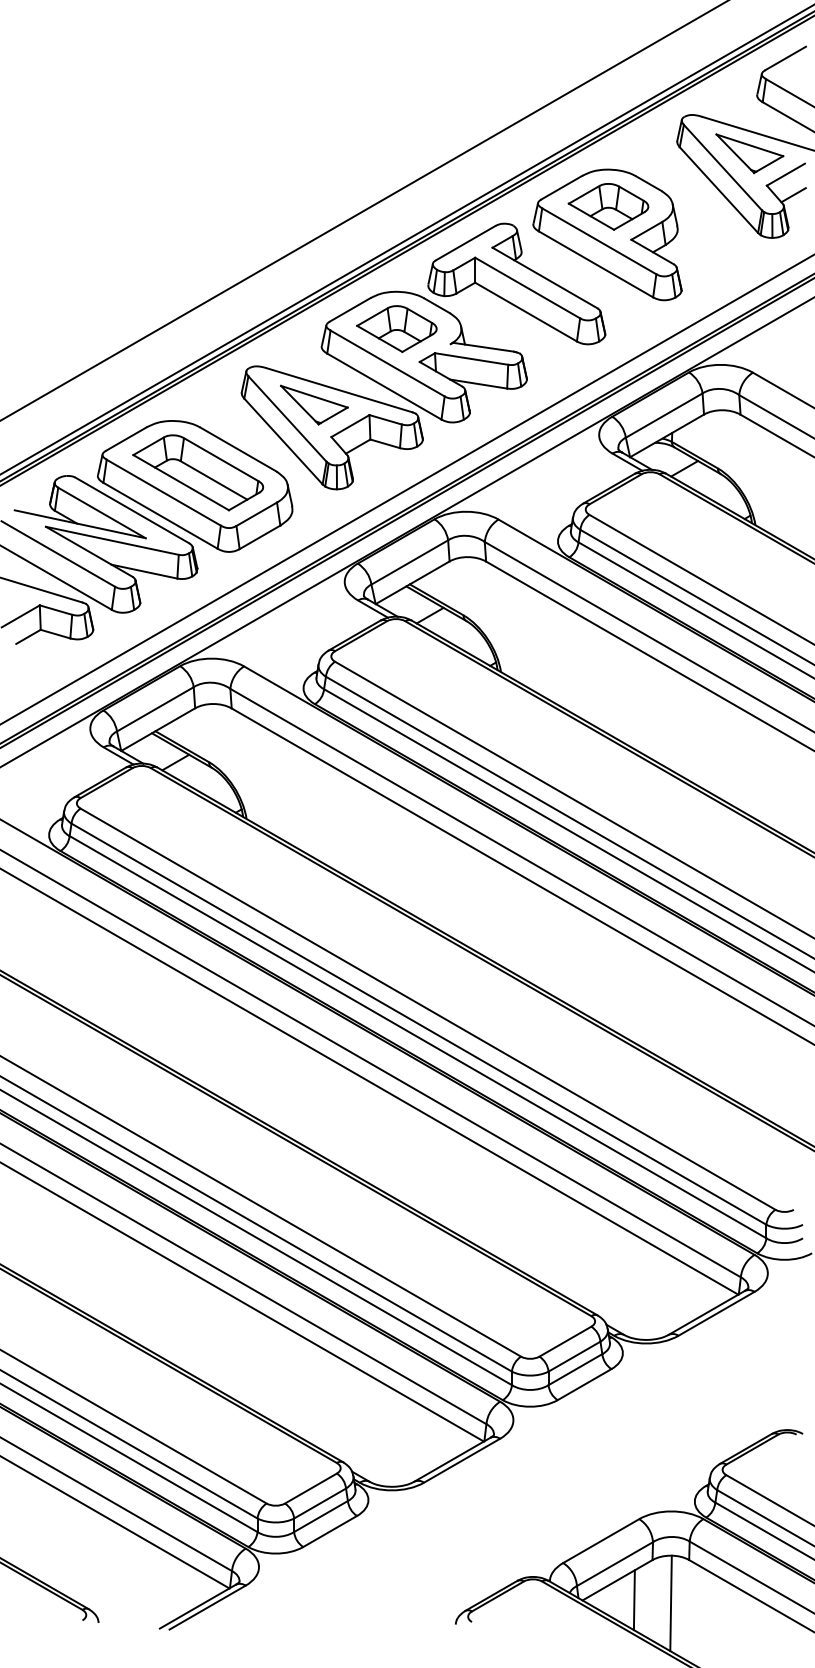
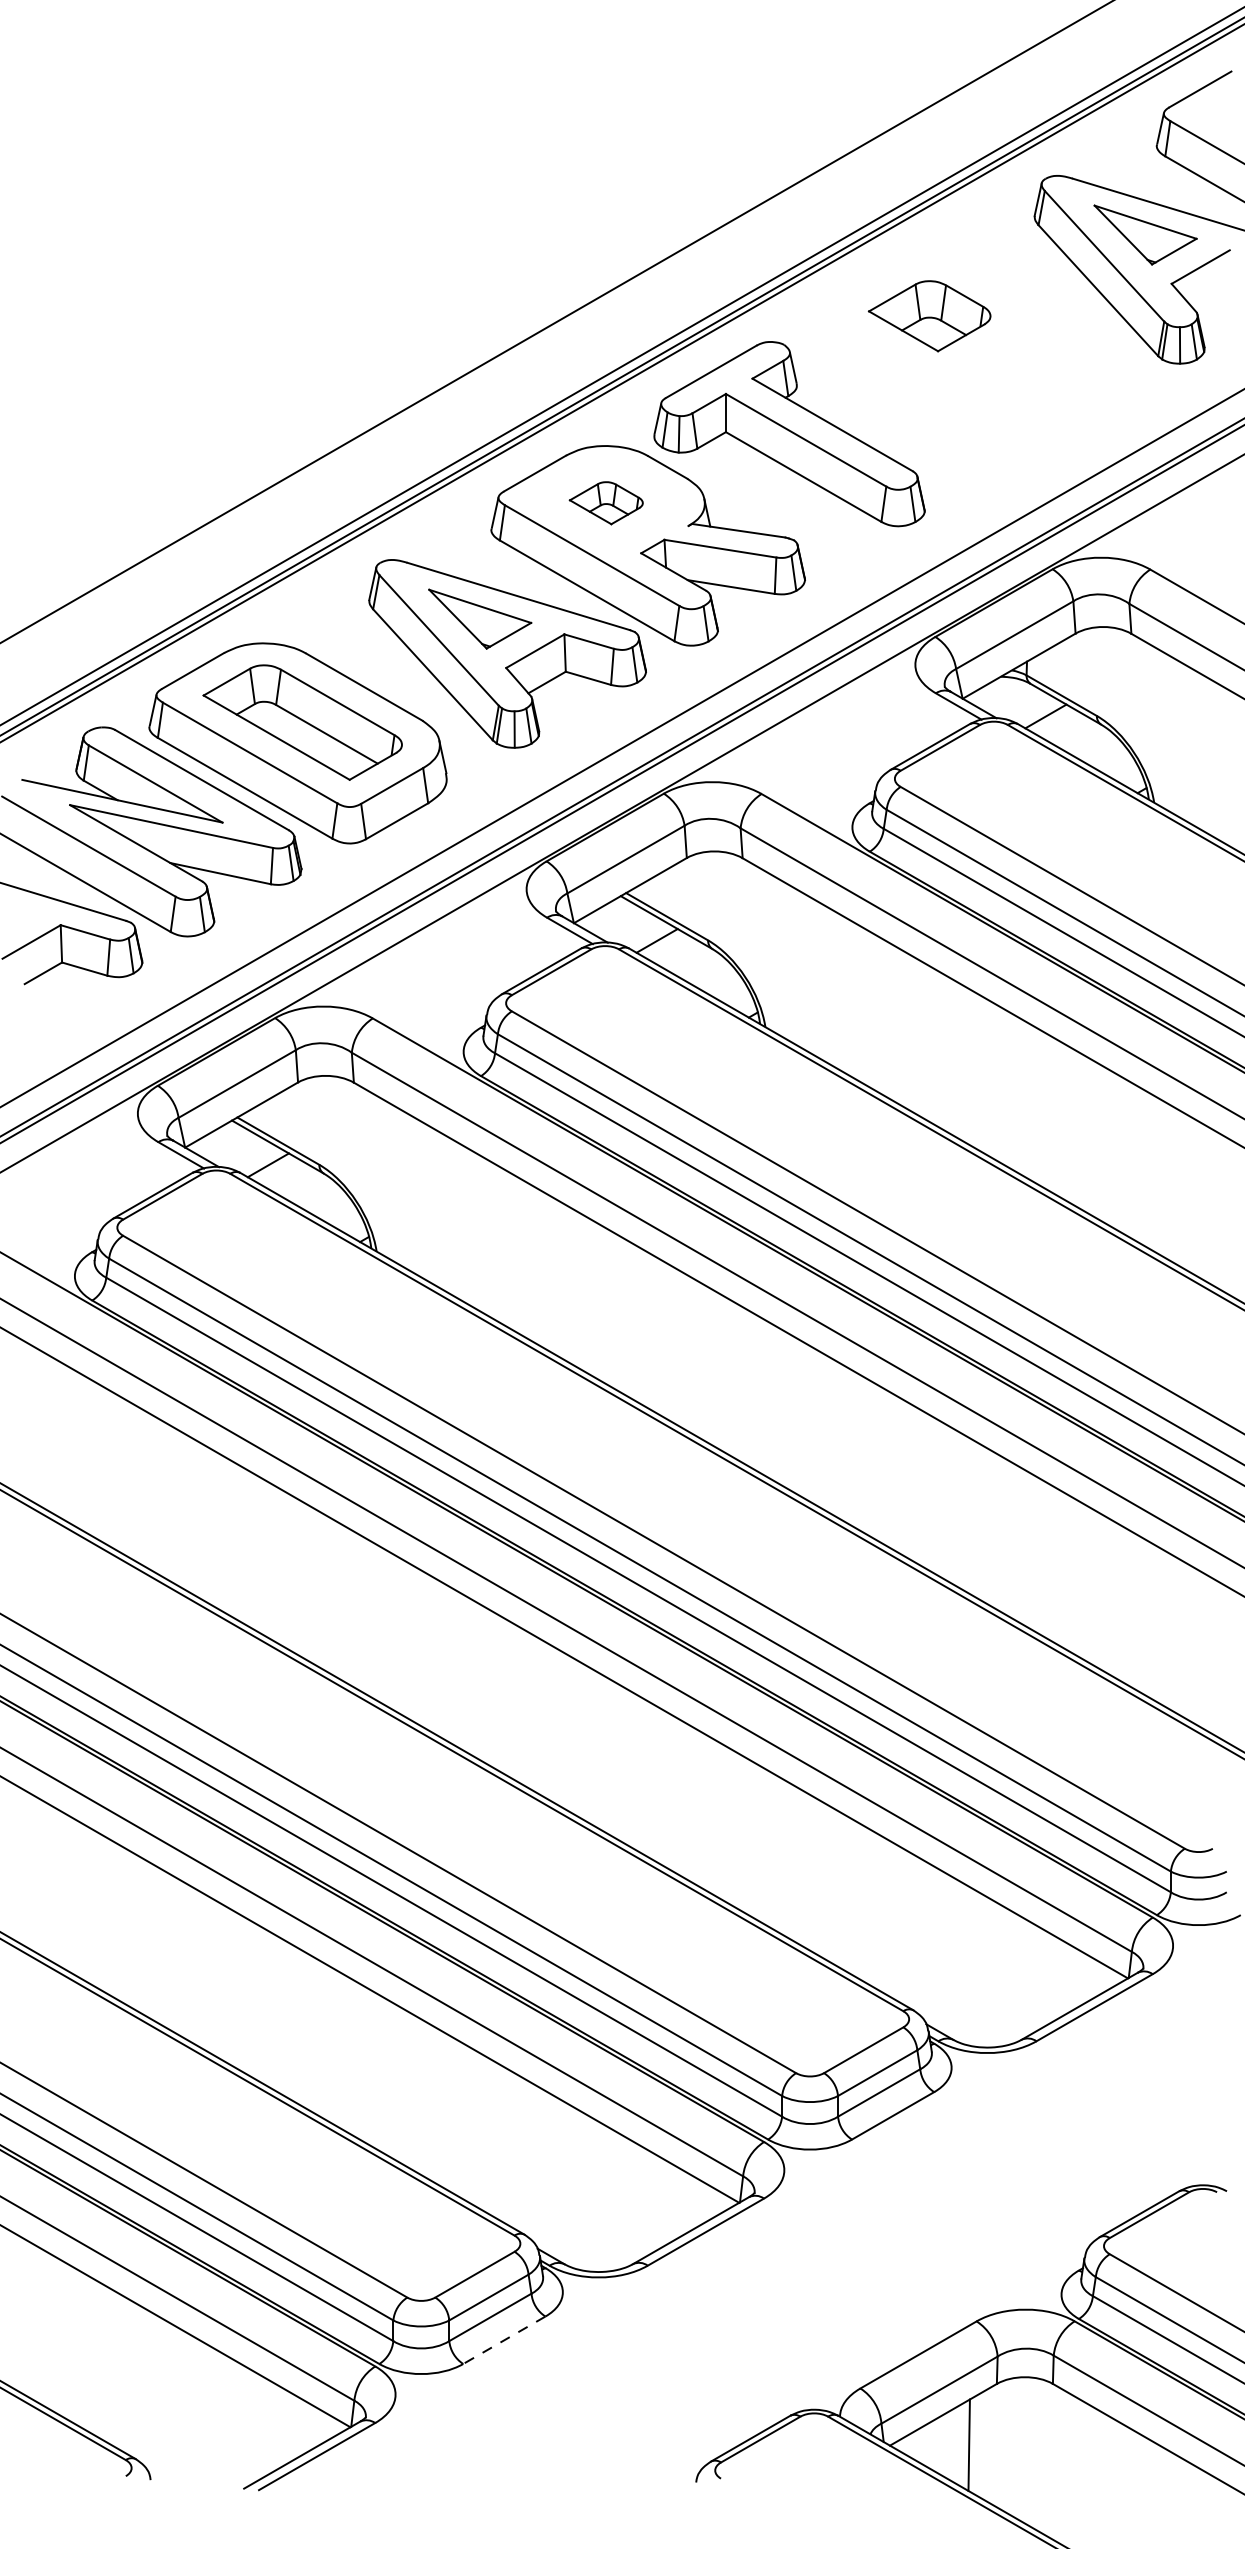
line: (793, 195) -> (1212, 298), removed
part: (607, 234) -> (928, 358), removed
part: (396, 329) -> (605, 503), size x0.6
line: (329, 1531) -> (503, 2340), solid -> dashed
line: (670, 1603) -> (1024, 2450), removed

